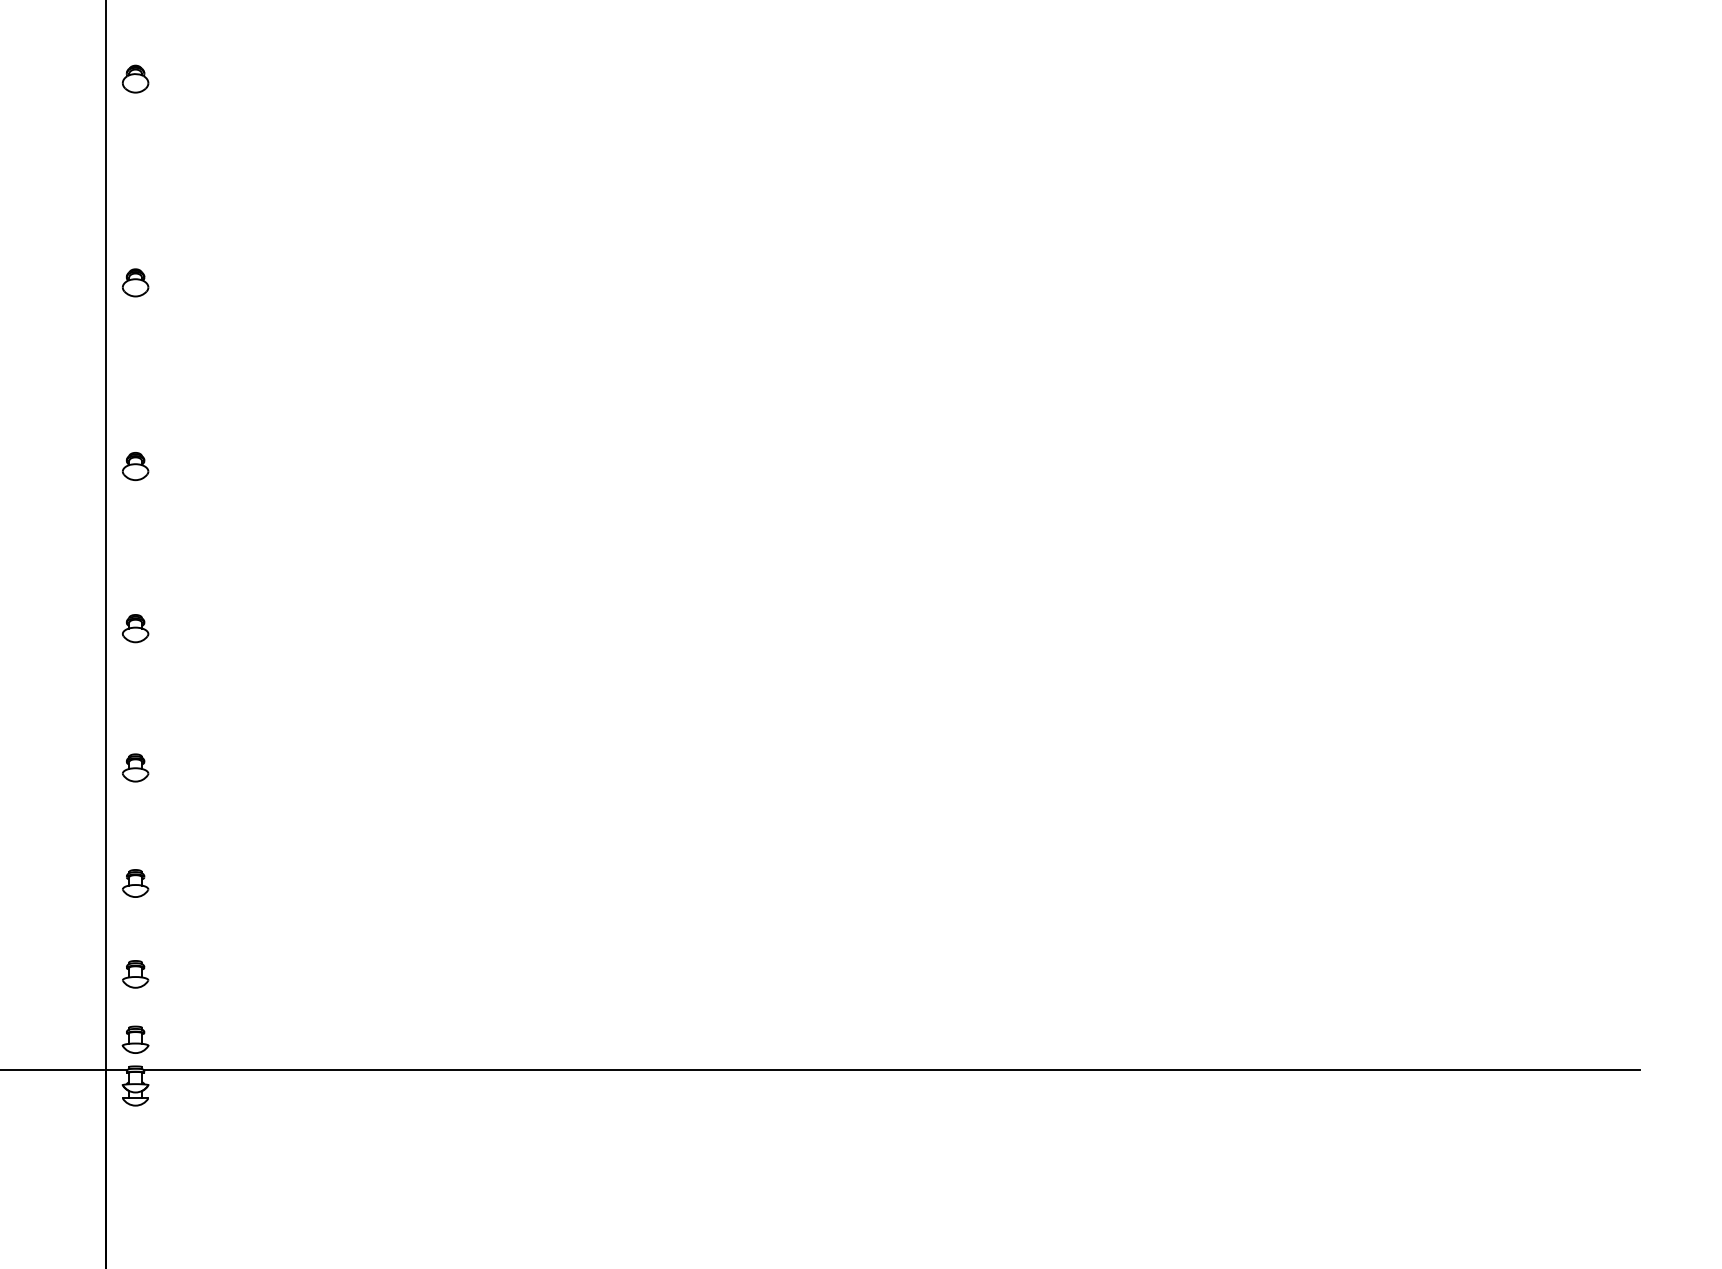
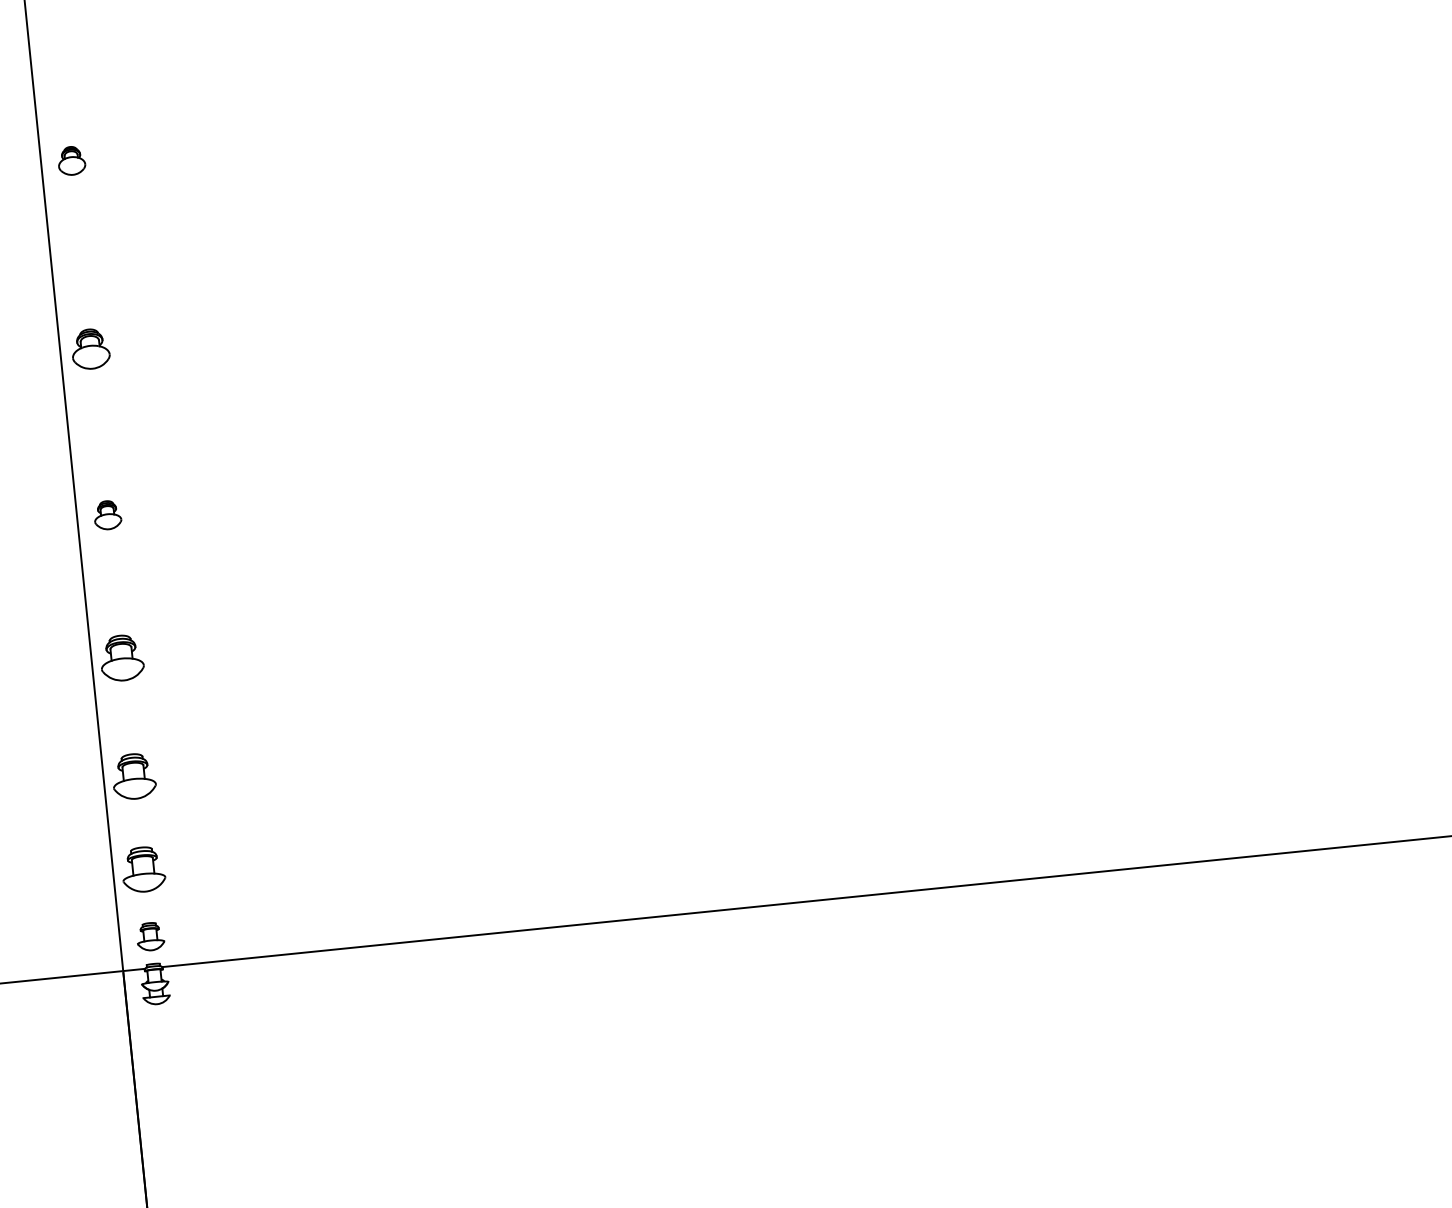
part: (135, 466) -> (90, 349), size x1.4
part: (135, 767) -> (122, 657), size x1.6
part: (135, 883) -> (134, 776), size x1.6
part: (135, 974) -> (143, 869), size x1.6

